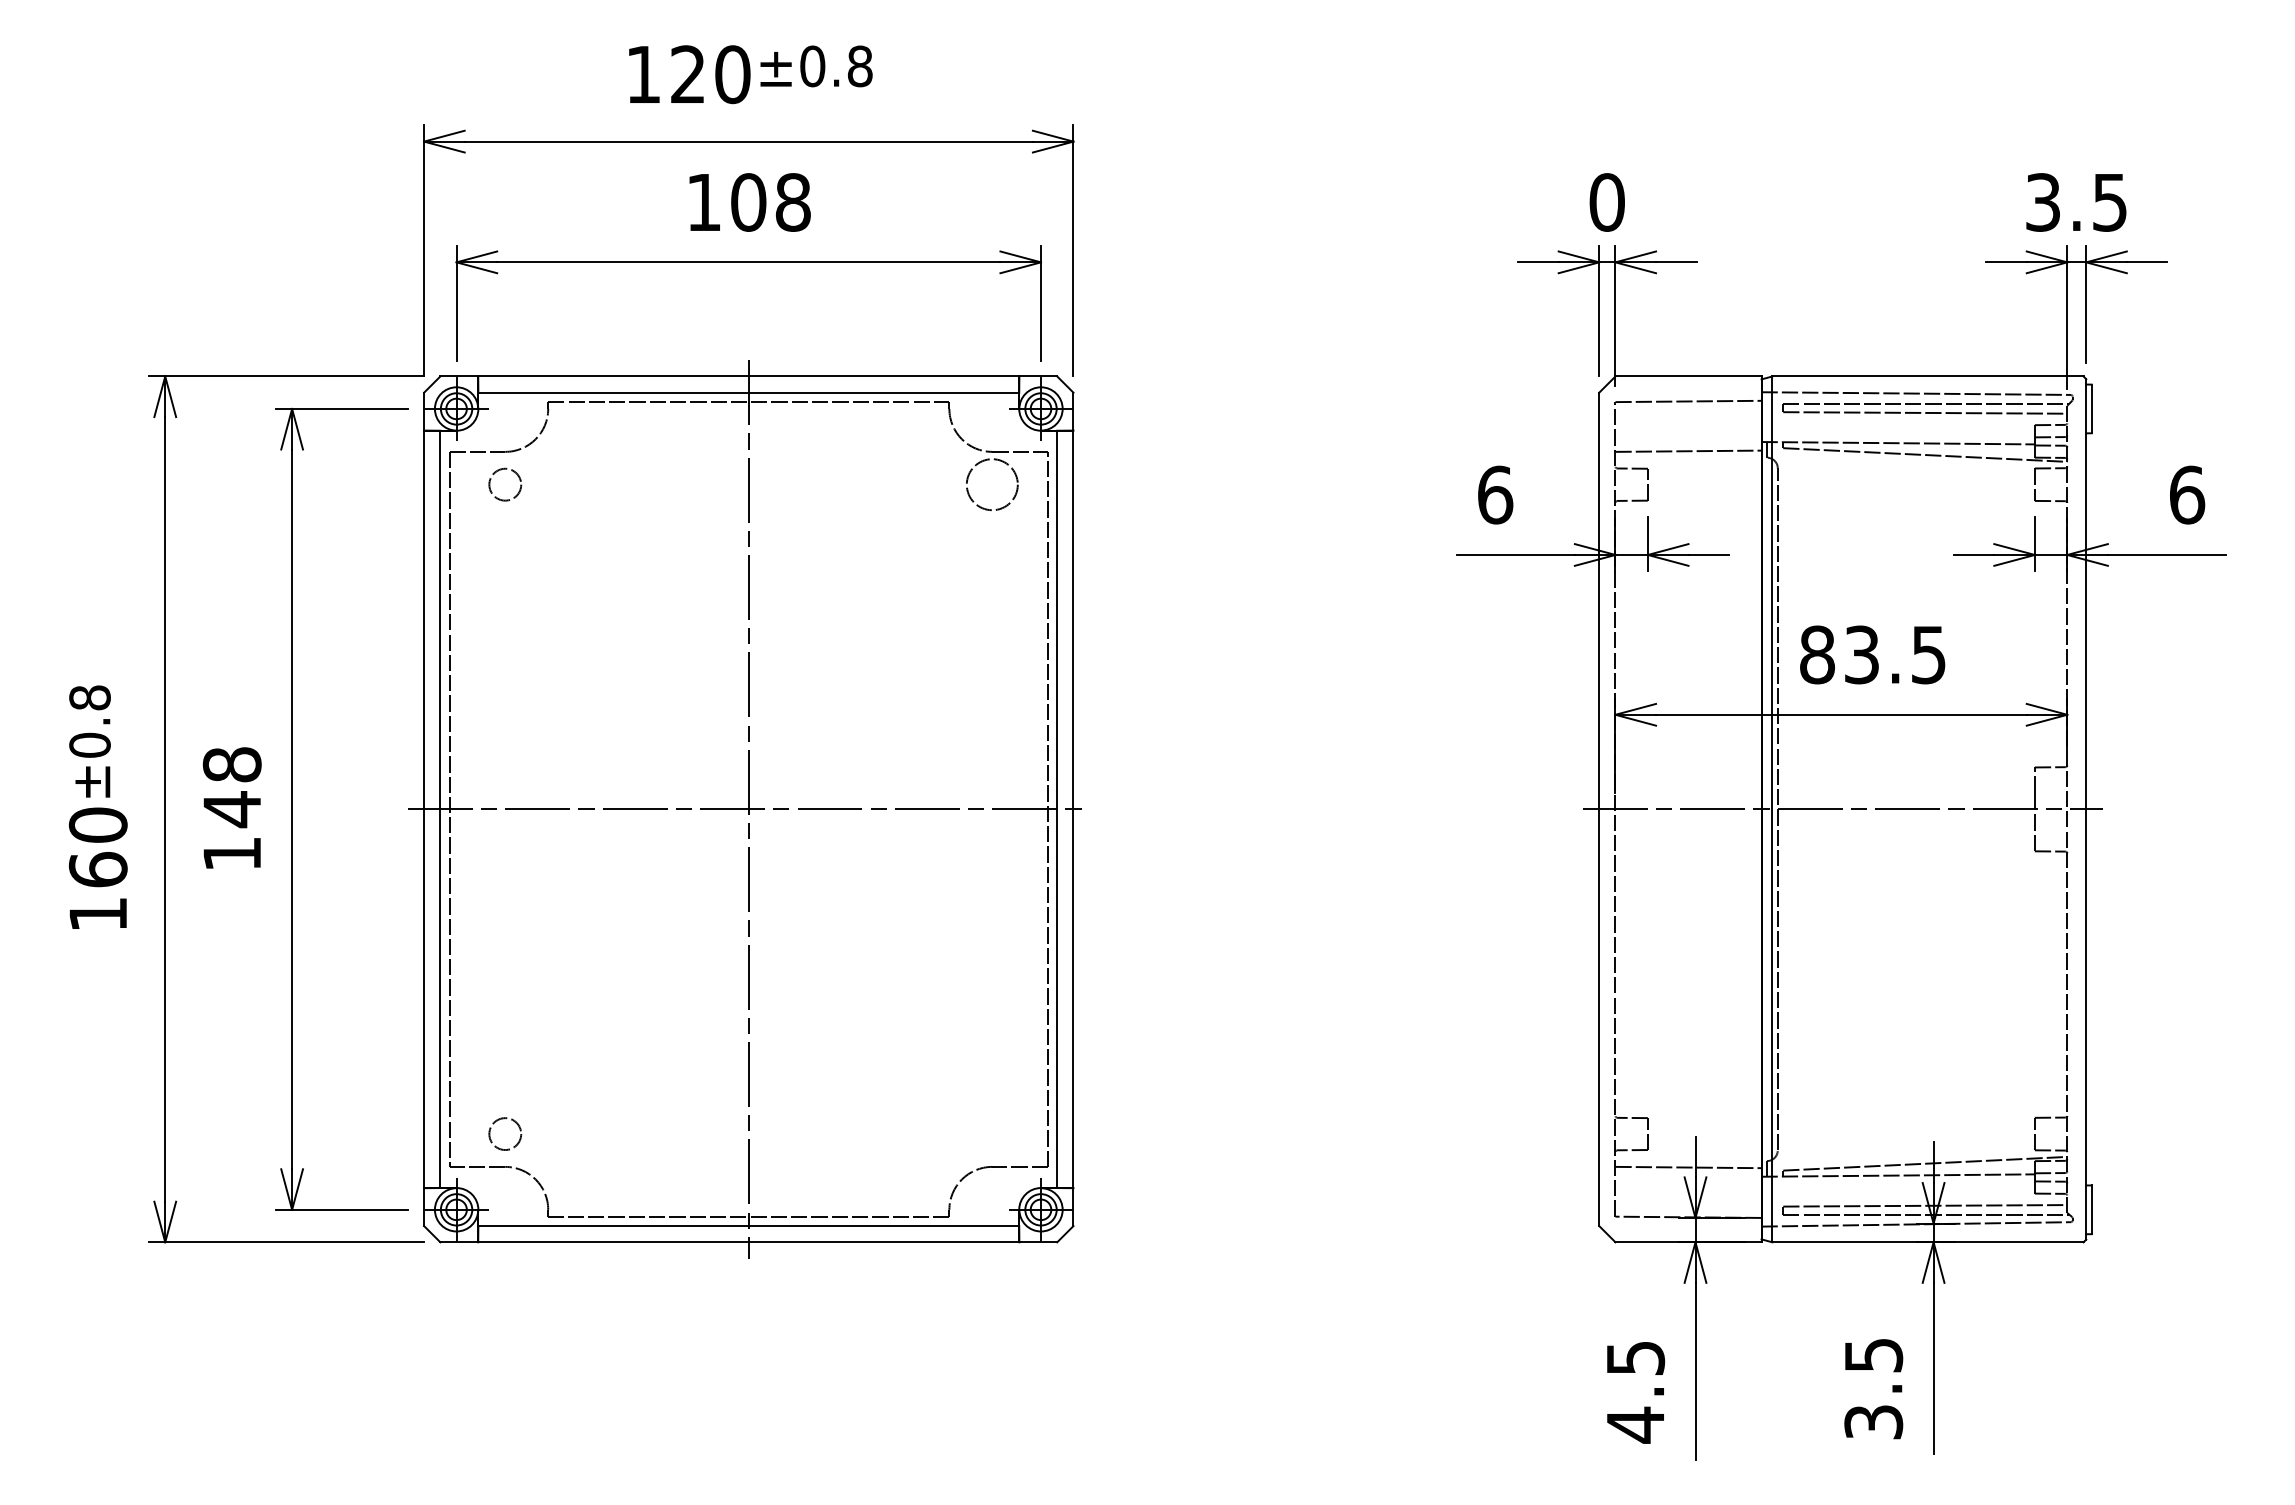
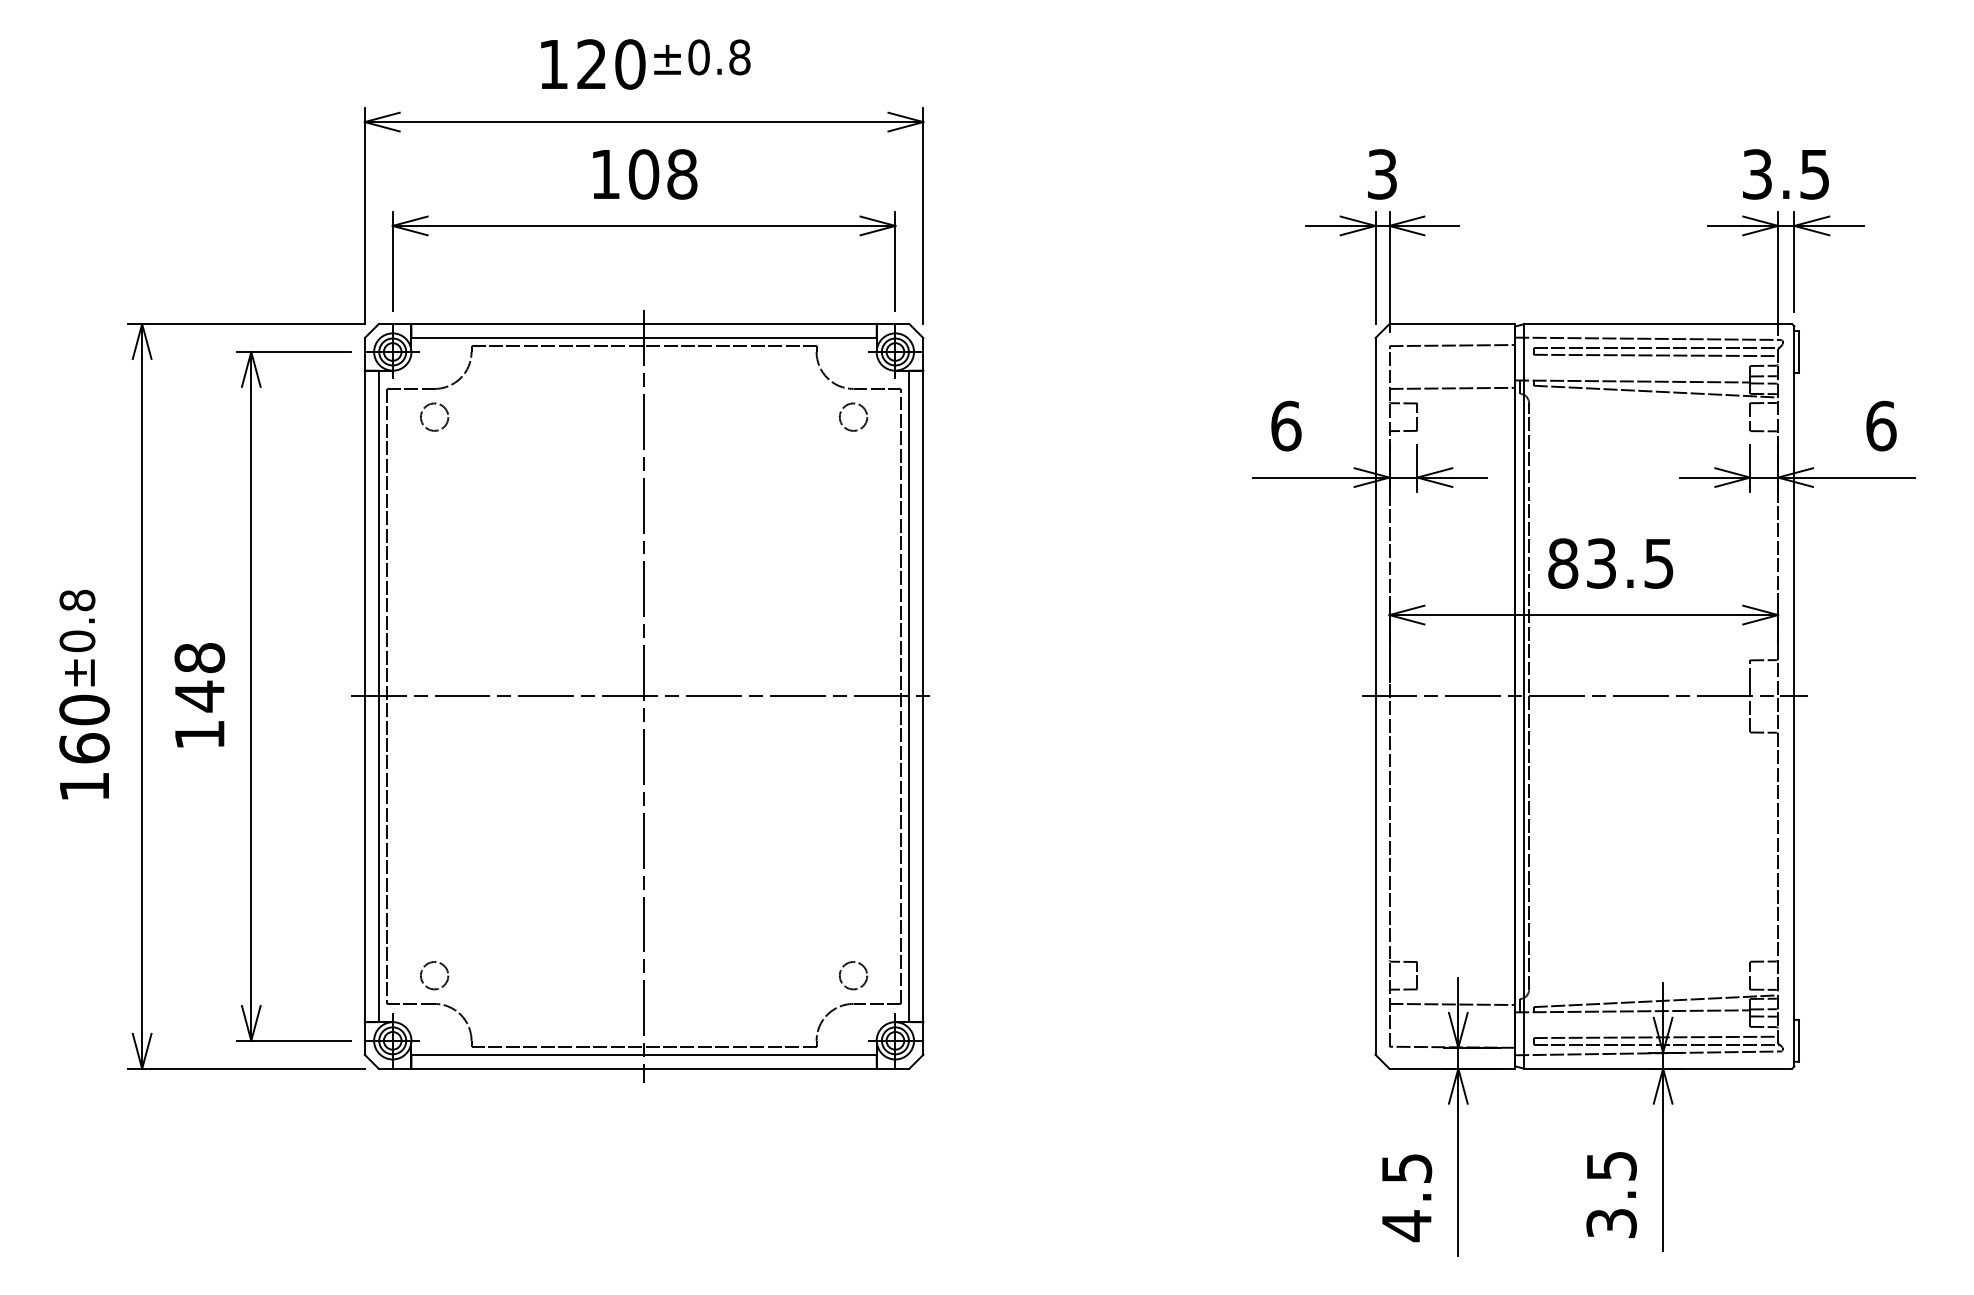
text: (1606, 202) -> (1381, 174), 0 -> 3
circle: (992, 484) -> (853, 416), size x0.62
circle: (992, 1133) -> (853, 975), added

